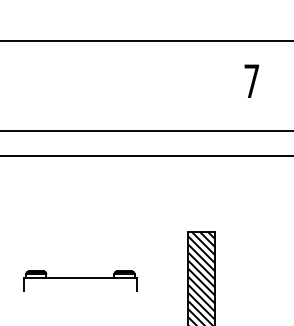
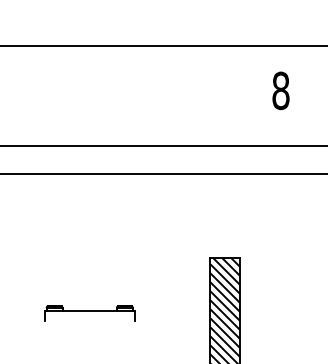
text: (251, 81) -> (280, 91), 7 -> 8
part: (80, 280) -> (89, 313), size x0.71

